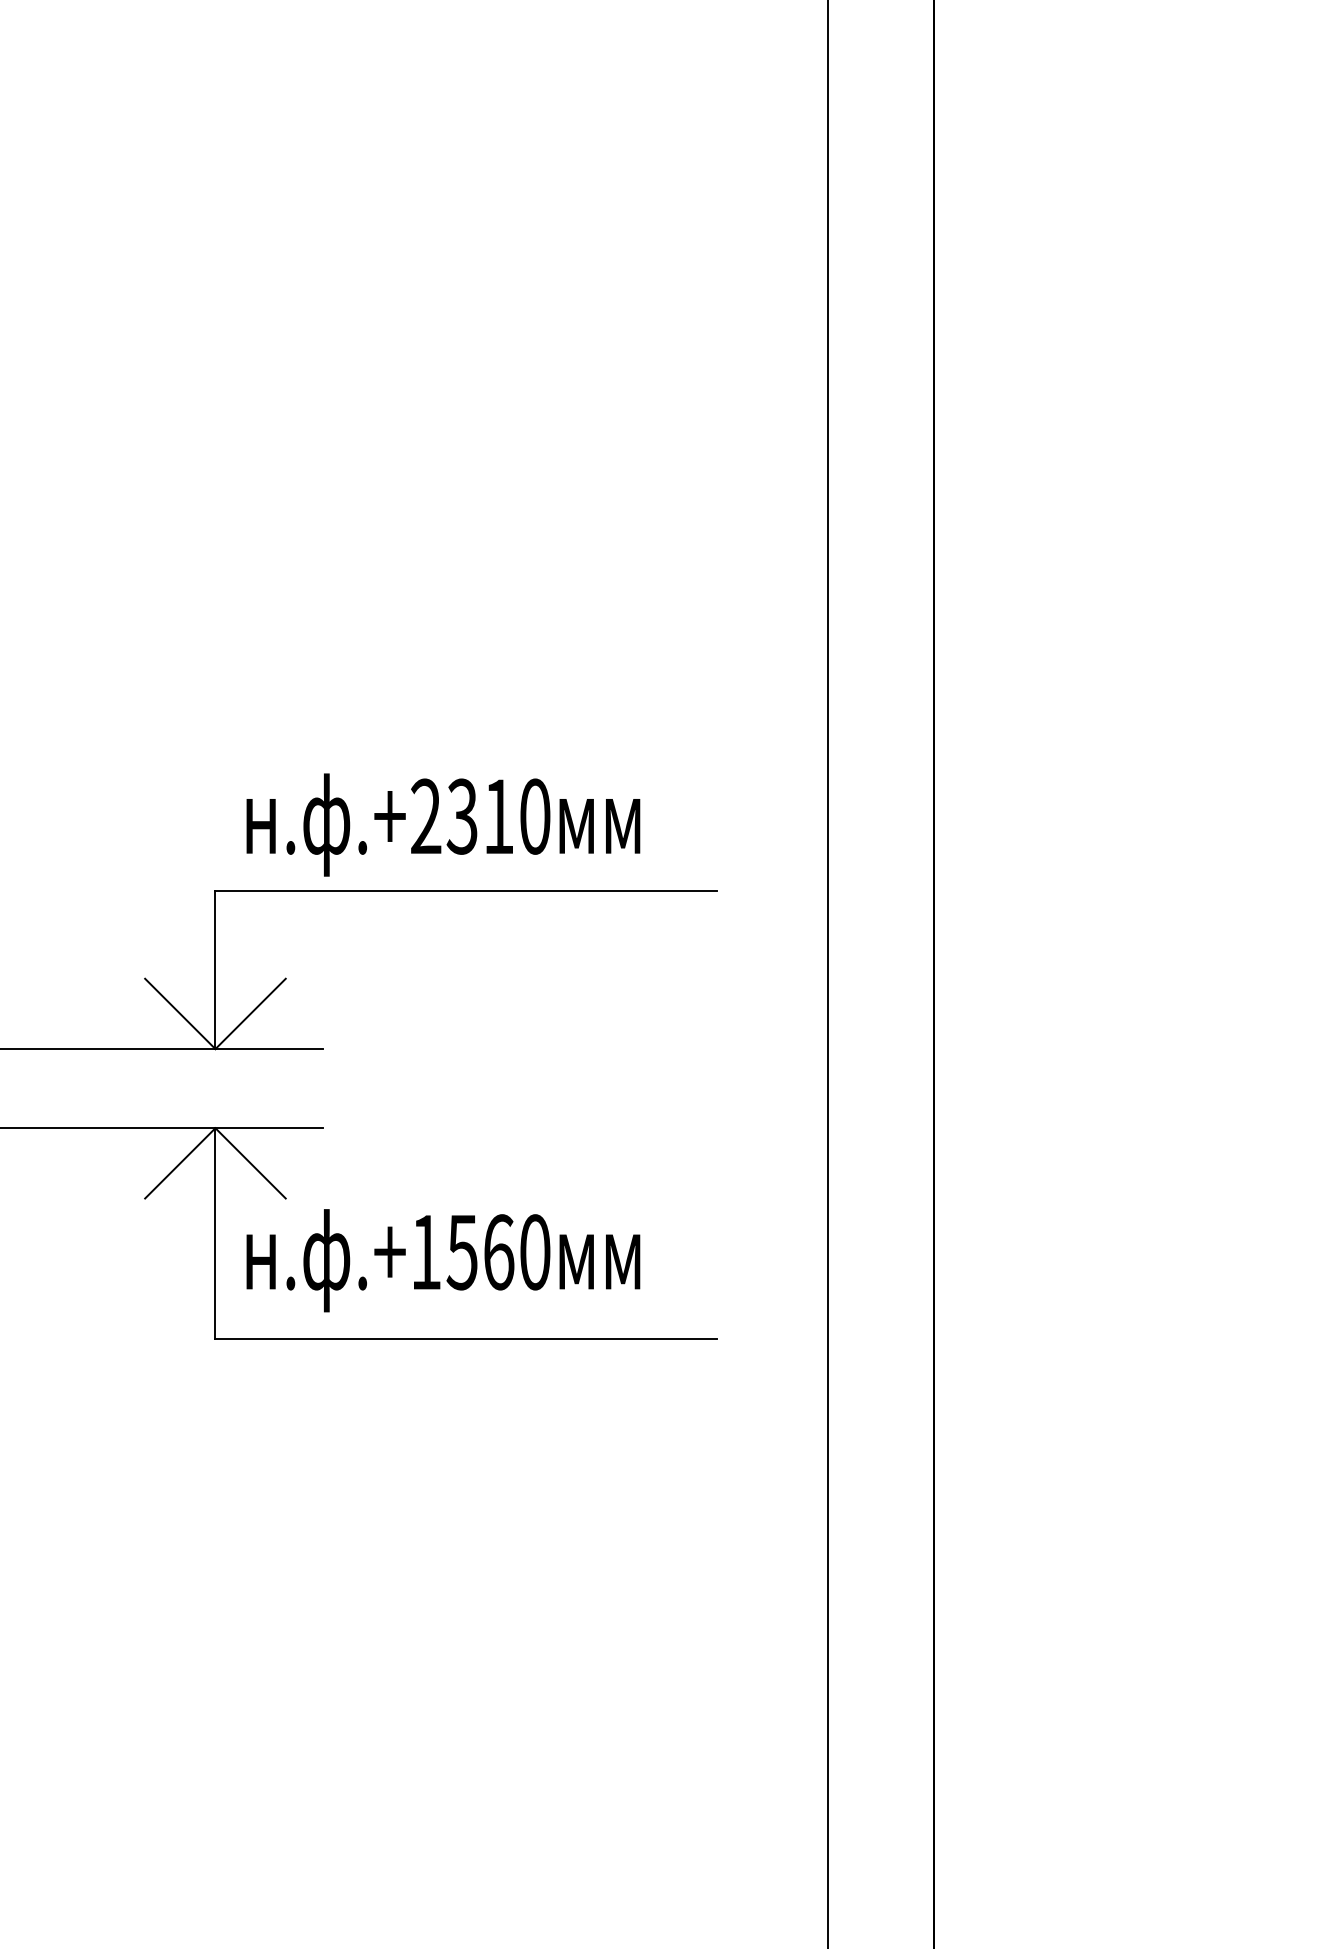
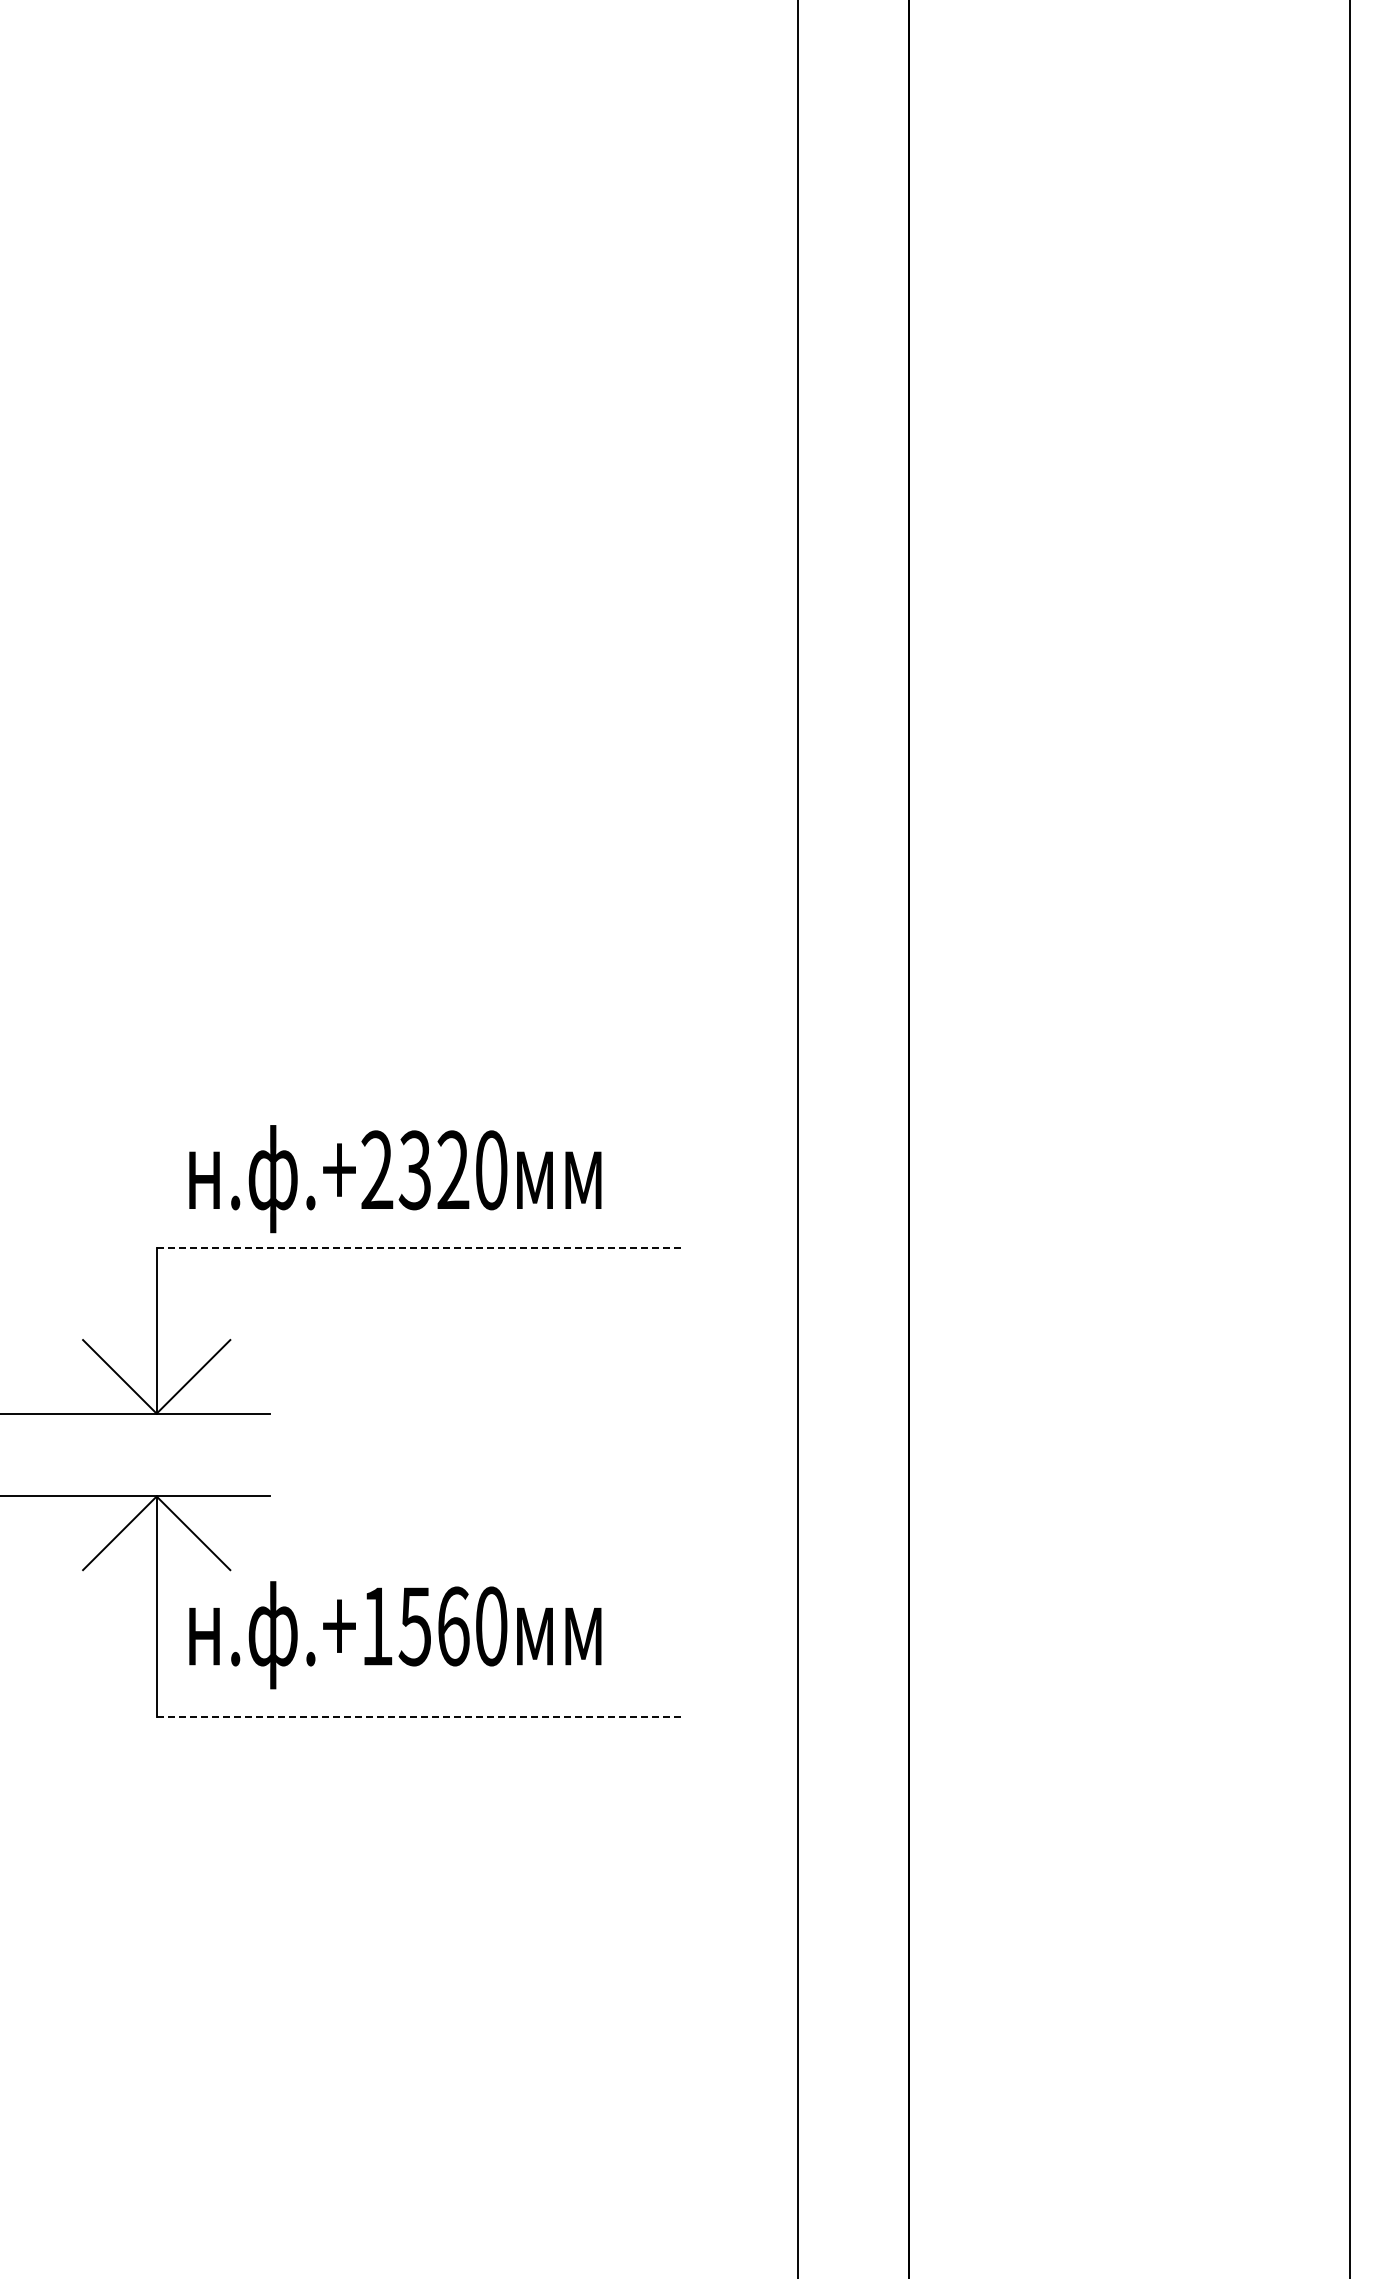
text: (498, 815) -> (453, 1169), .+2310 -> .+2320
line: (466, 890) -> (419, 1247), solid -> dashed
line: (466, 1339) -> (419, 1717), solid -> dashed

